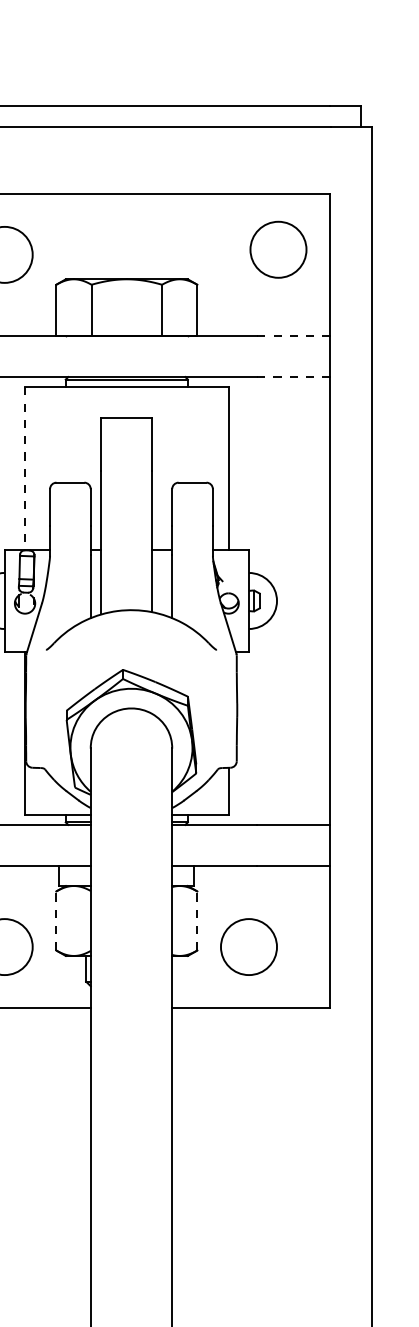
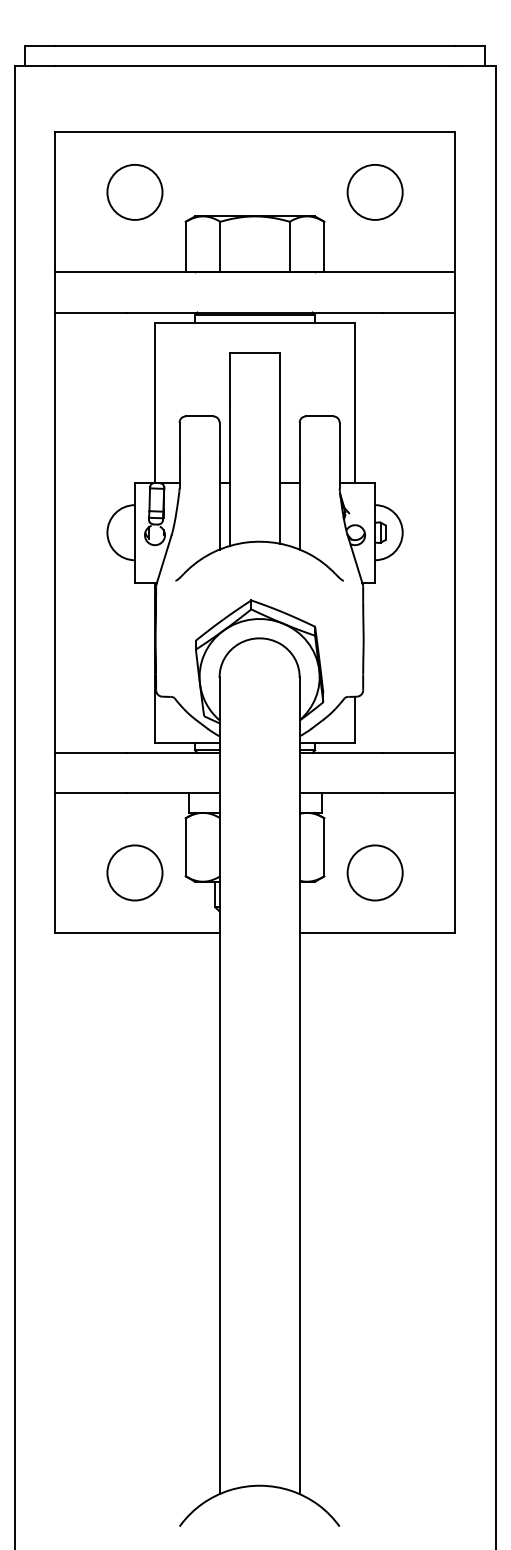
circle: (277, 249) -> (374, 192), moved
line: (294, 336) -> (419, 272), dashed -> solid
line: (294, 377) -> (419, 312), dashed -> solid
line: (25, 469) -> (155, 403), dashed -> solid
line: (56, 920) -> (185, 846), dashed -> solid
line: (197, 920) -> (324, 846), dashed -> solid

